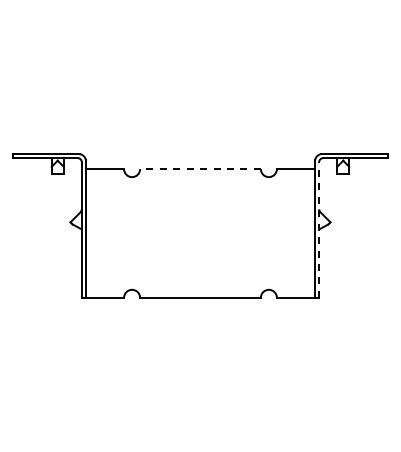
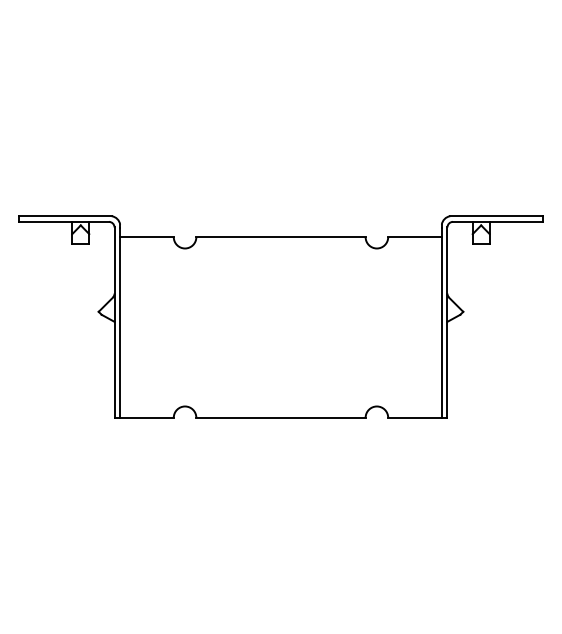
line: (200, 169) -> (281, 237), dashed -> solid
line: (319, 230) -> (447, 323), dashed -> solid

